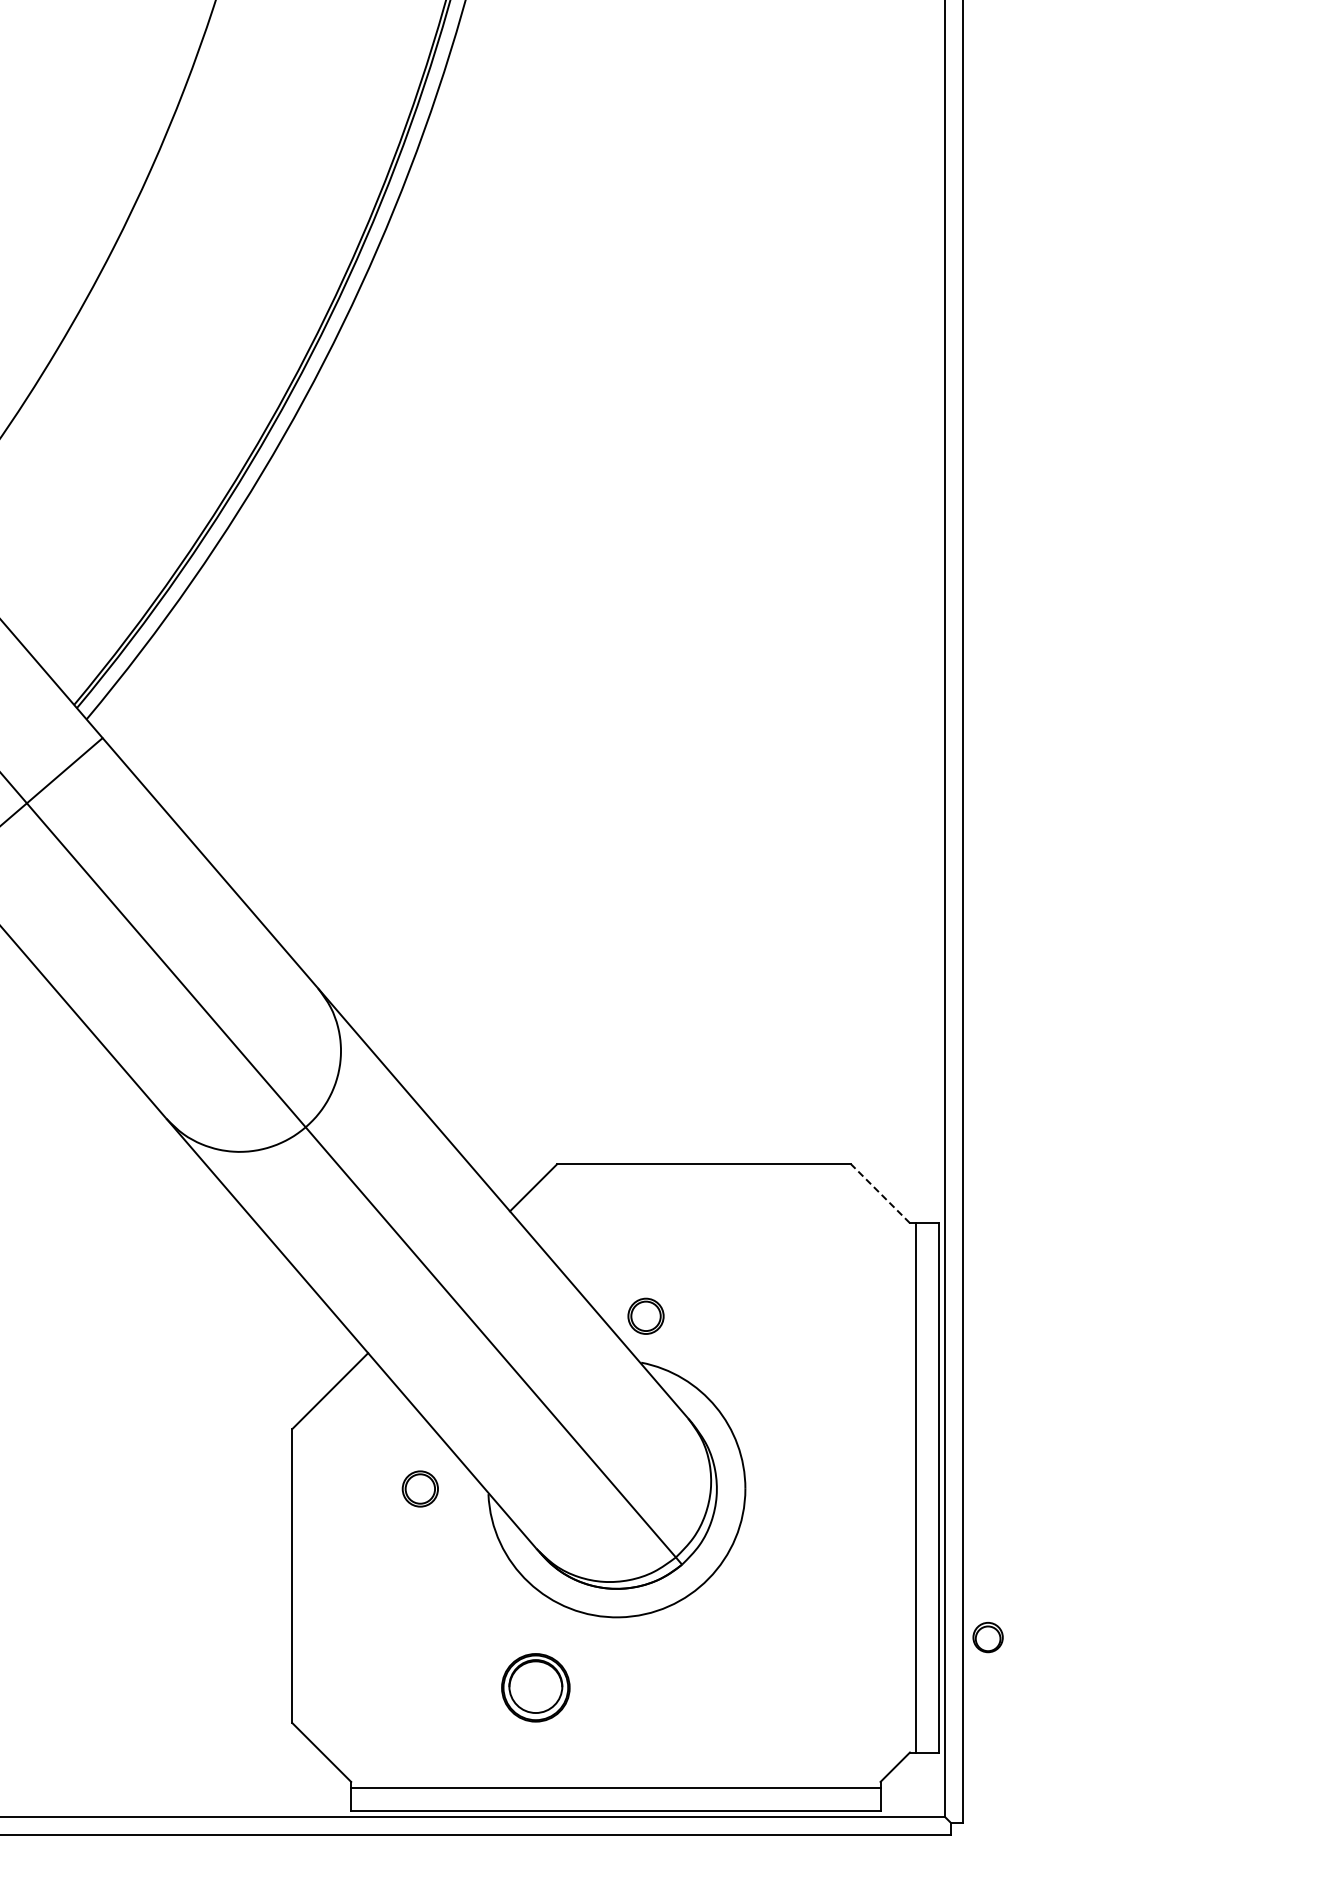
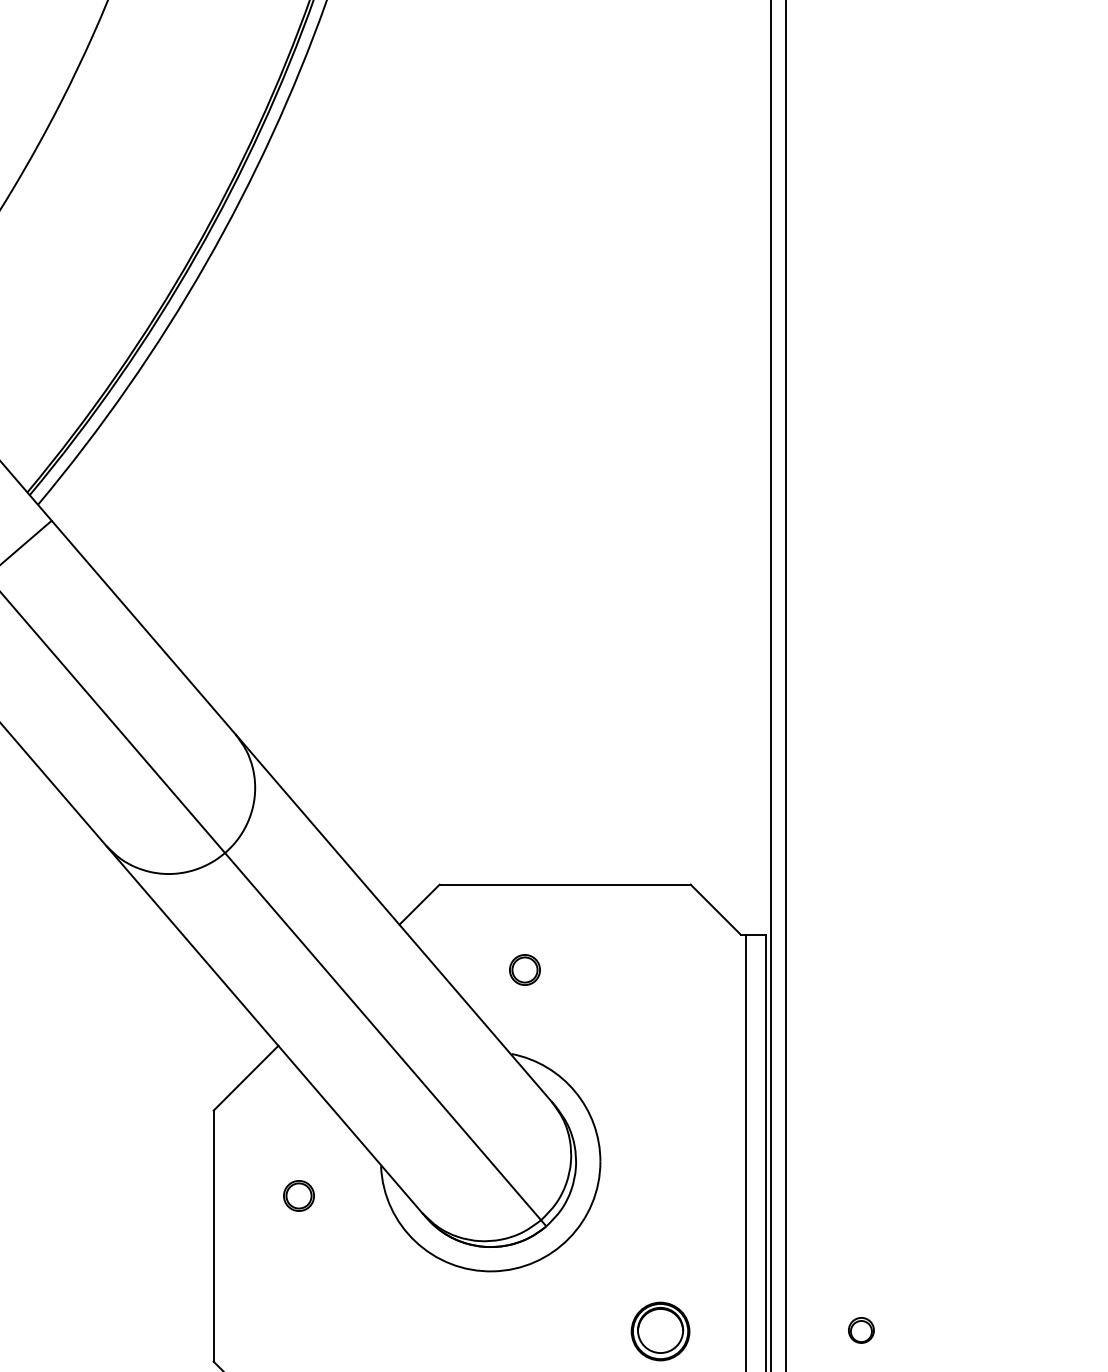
line: (880, 1193) -> (715, 909), dashed -> solid
part: (645, 1315) -> (524, 969), moved
part: (419, 1488) -> (298, 1195), moved
part: (987, 1637) -> (860, 1330), moved
part: (535, 1687) -> (660, 1331), moved

